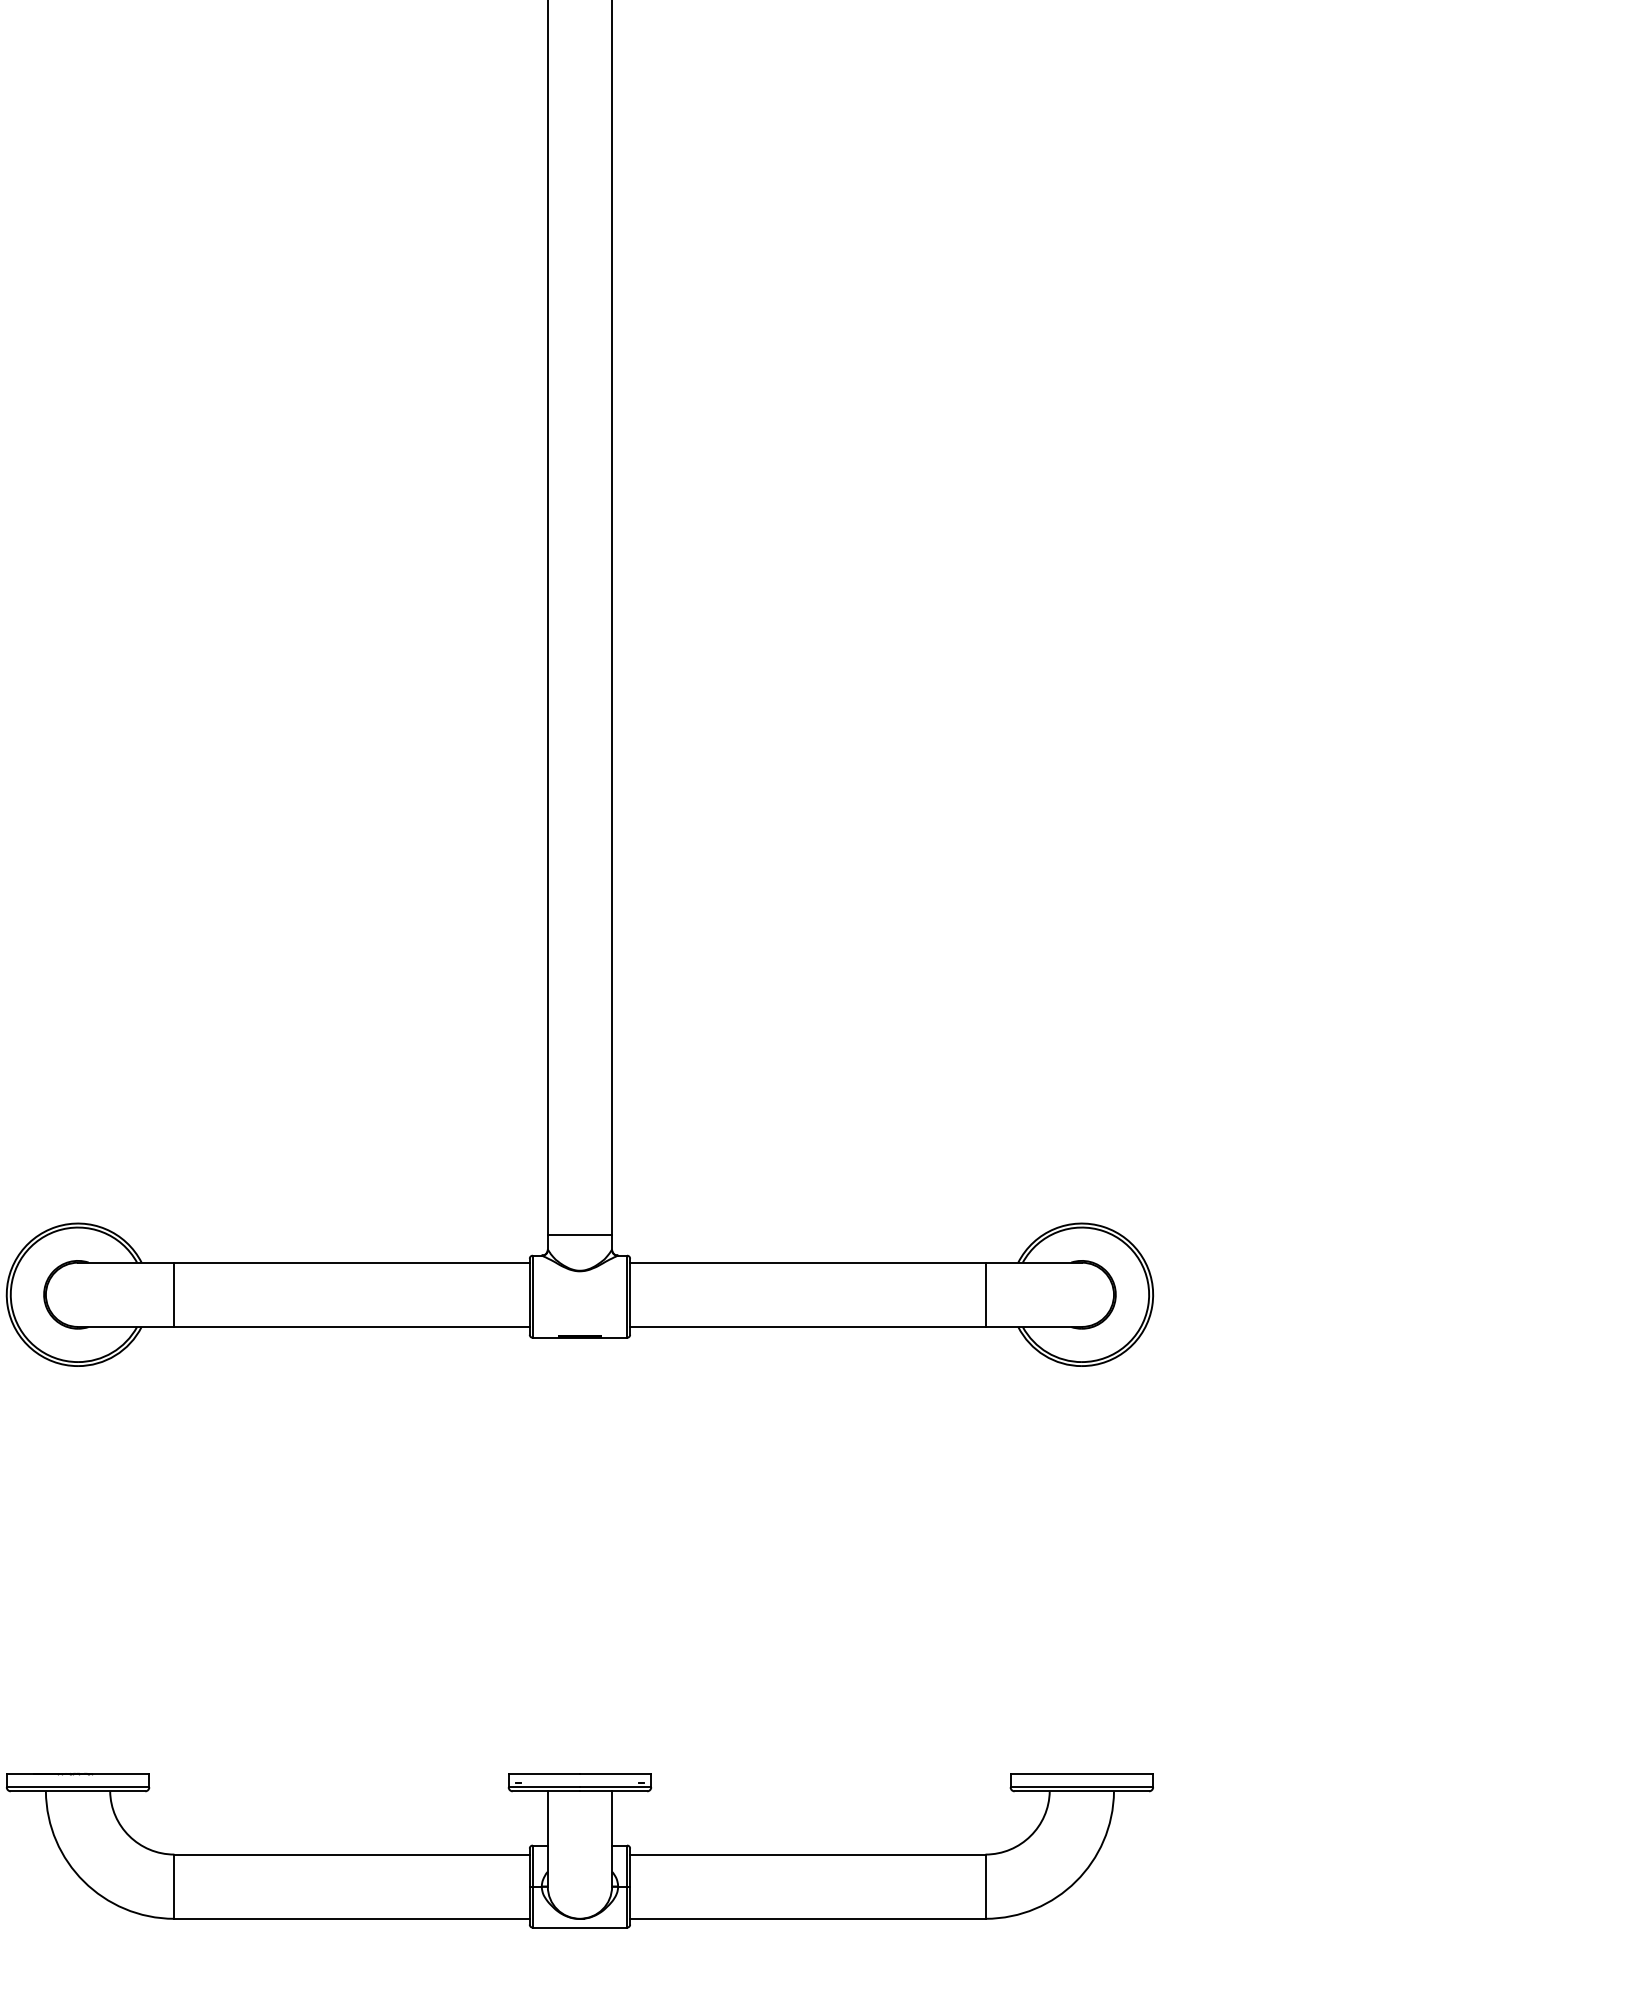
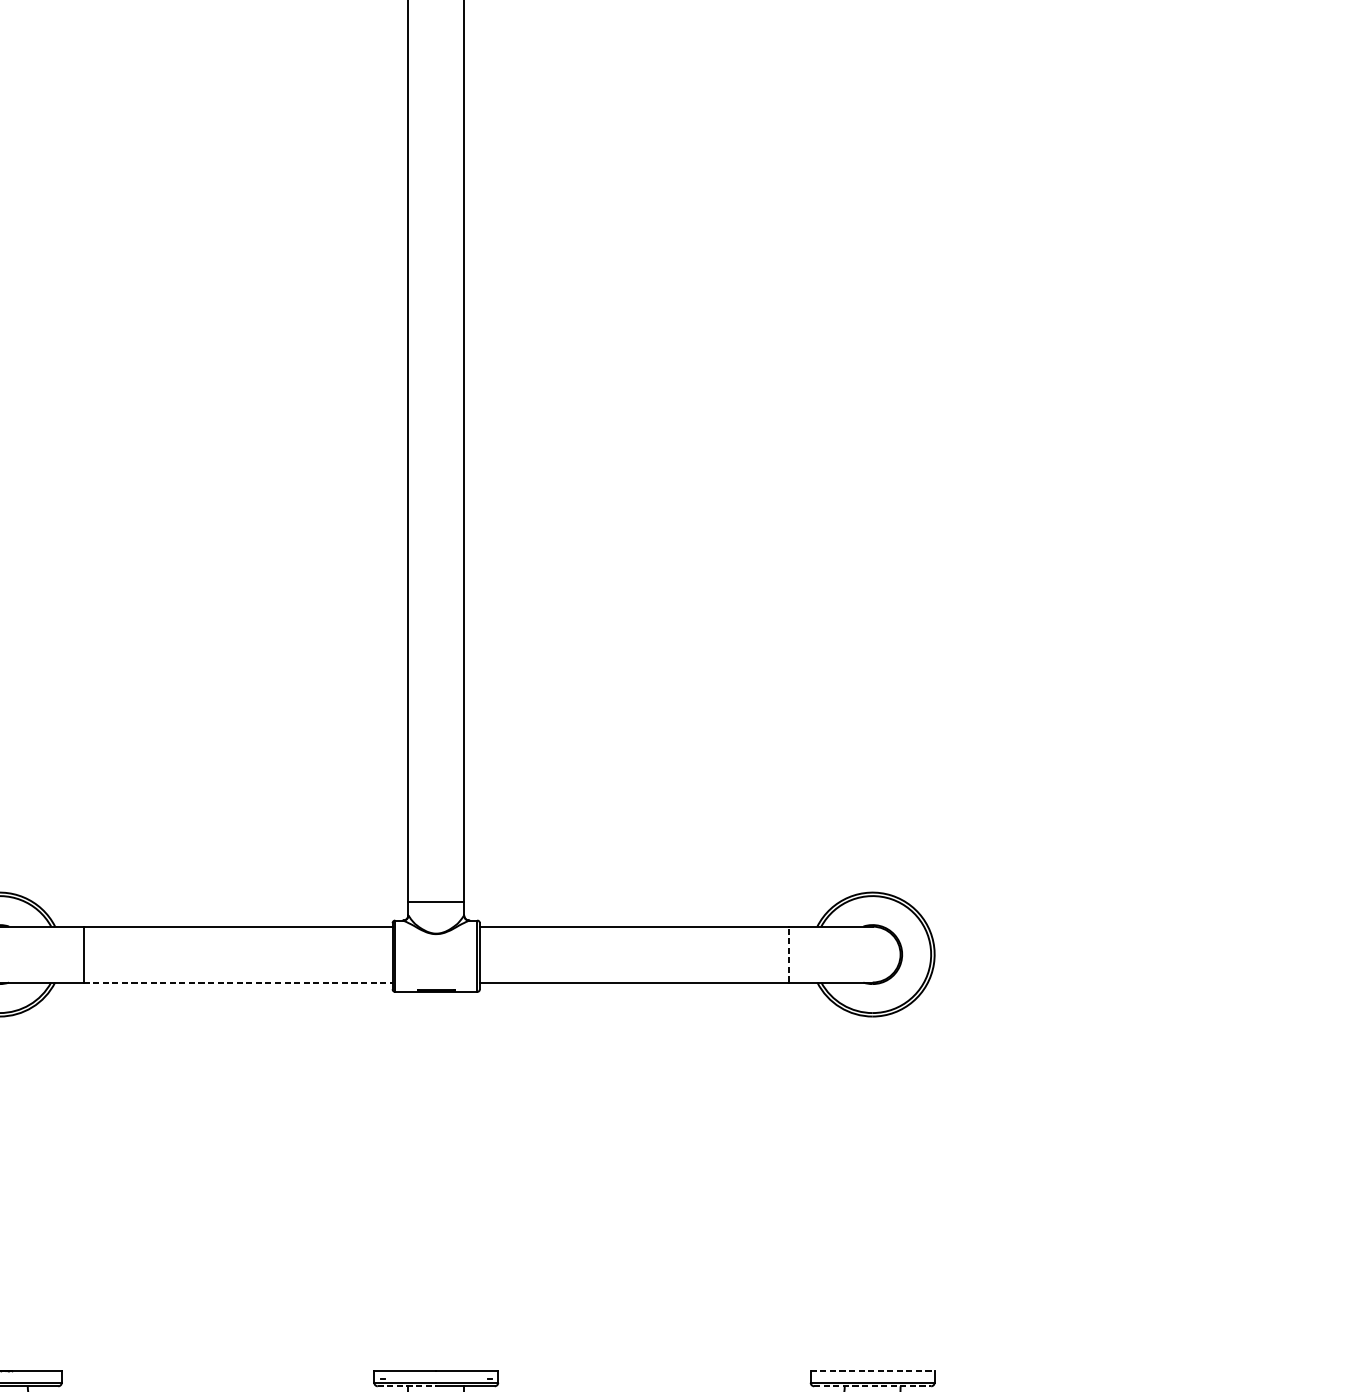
line: (985, 1294) -> (788, 954), solid -> dashed
line: (352, 1326) -> (238, 982), solid -> dashed
line: (1082, 1774) -> (873, 1371), solid -> dashed
line: (546, 1791) -> (407, 1386), solid -> dashed
line: (1082, 1791) -> (873, 1386), solid -> dashed

